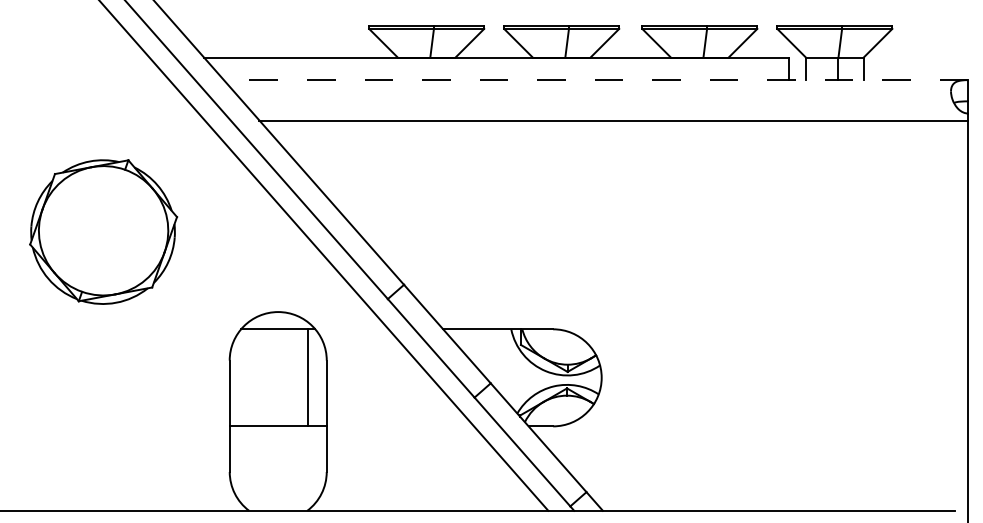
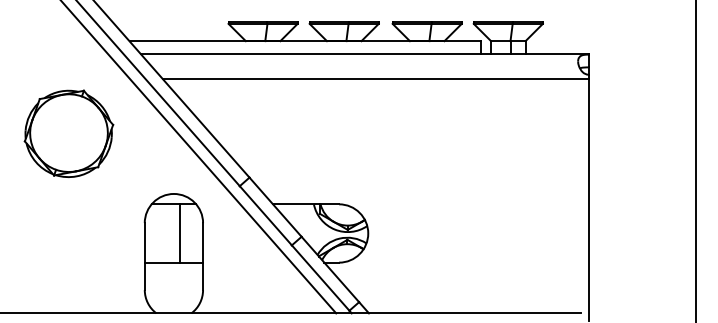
line: (595, 79) -> (364, 54), dashed -> solid
part: (102, 231) -> (68, 133), moved
line: (307, 377) -> (179, 233), moved

